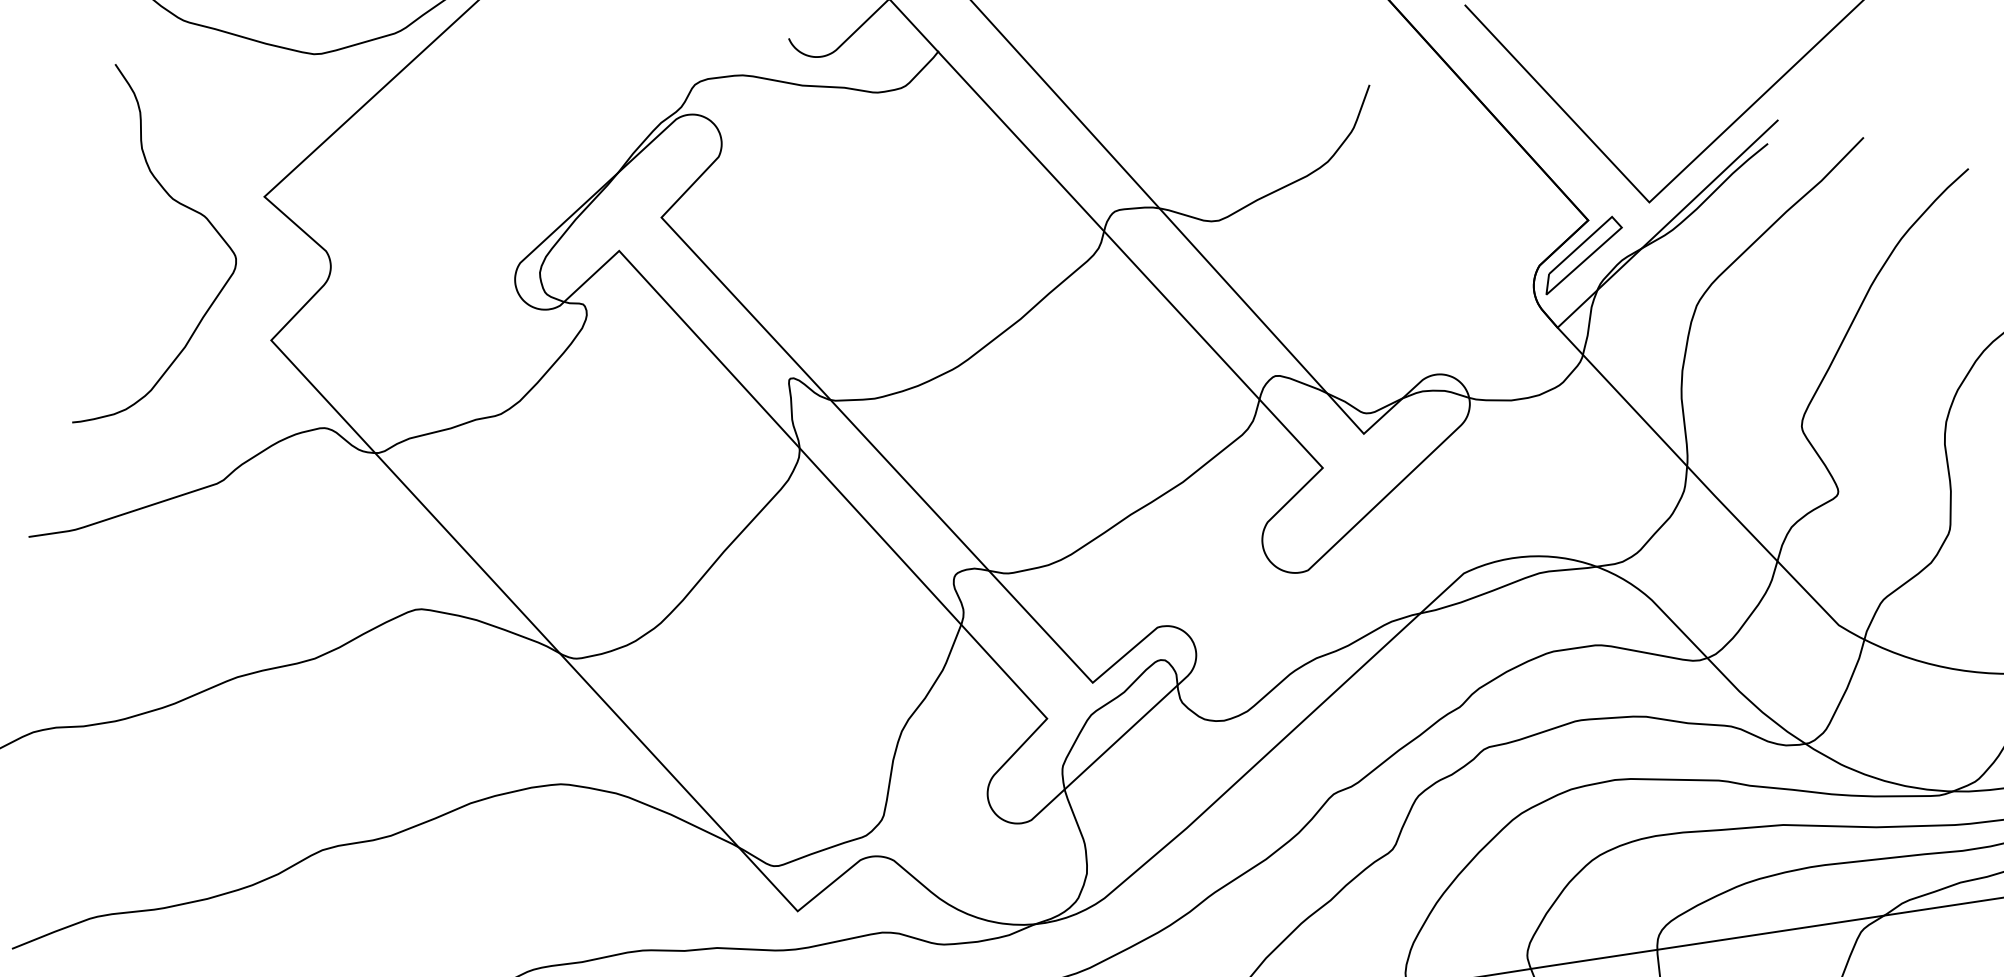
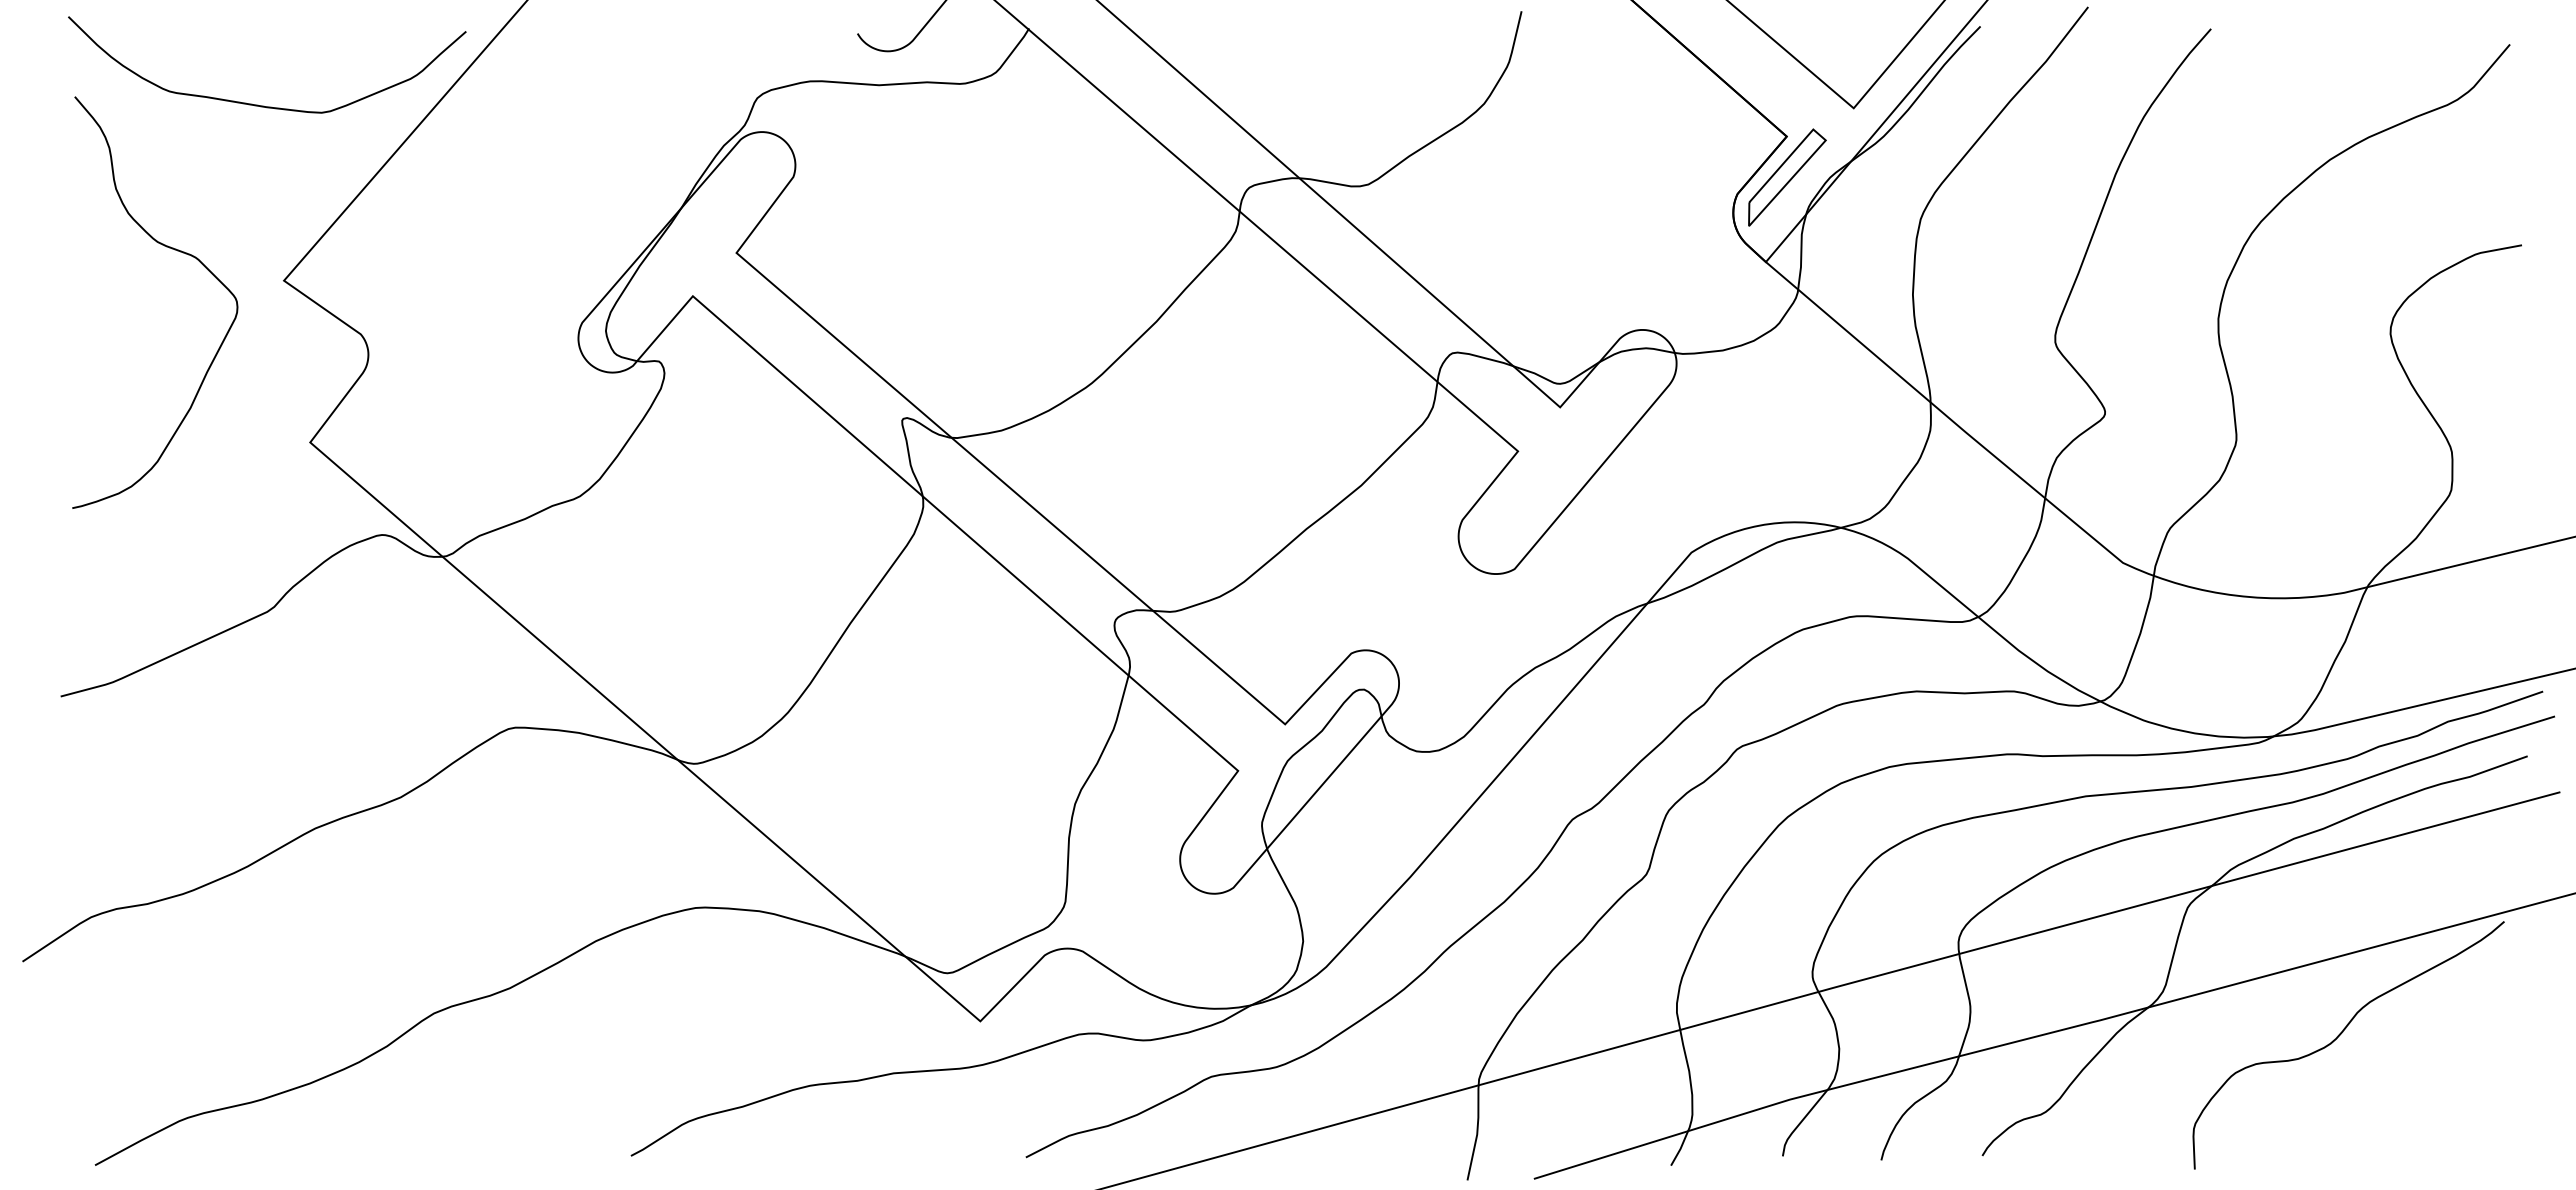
curve: (186, 208) -> (174, 250), moved

